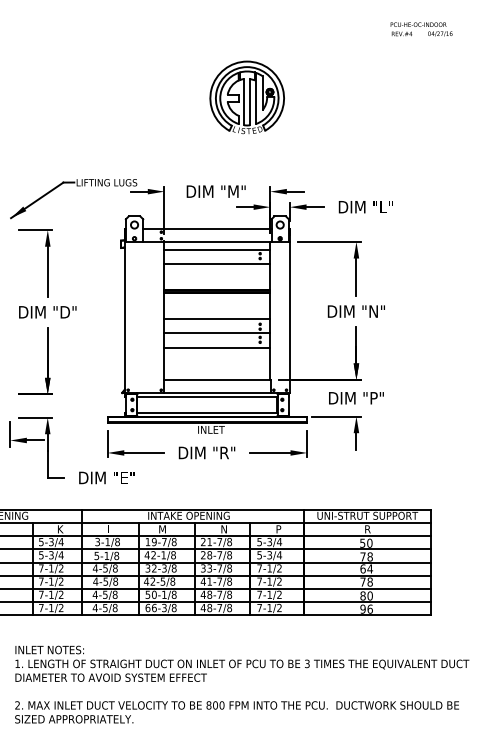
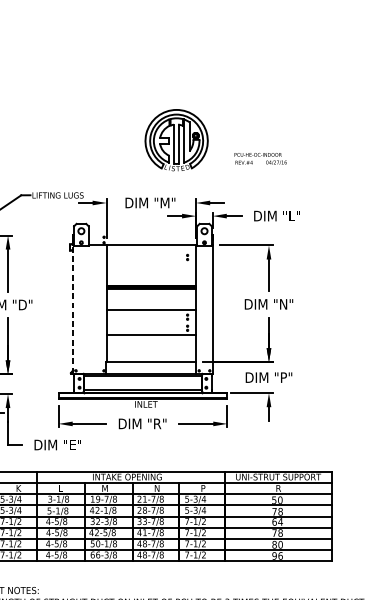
text: (421, 29) -> (260, 158), moved
part: (246, 97) -> (176, 140), moved
line: (207, 229) -> (143, 234), removed
line: (217, 249) -> (151, 251), removed
line: (217, 264) -> (151, 264), removed
line: (125, 317) -> (73, 309), solid -> dashed
line: (217, 333) -> (151, 322), removed

